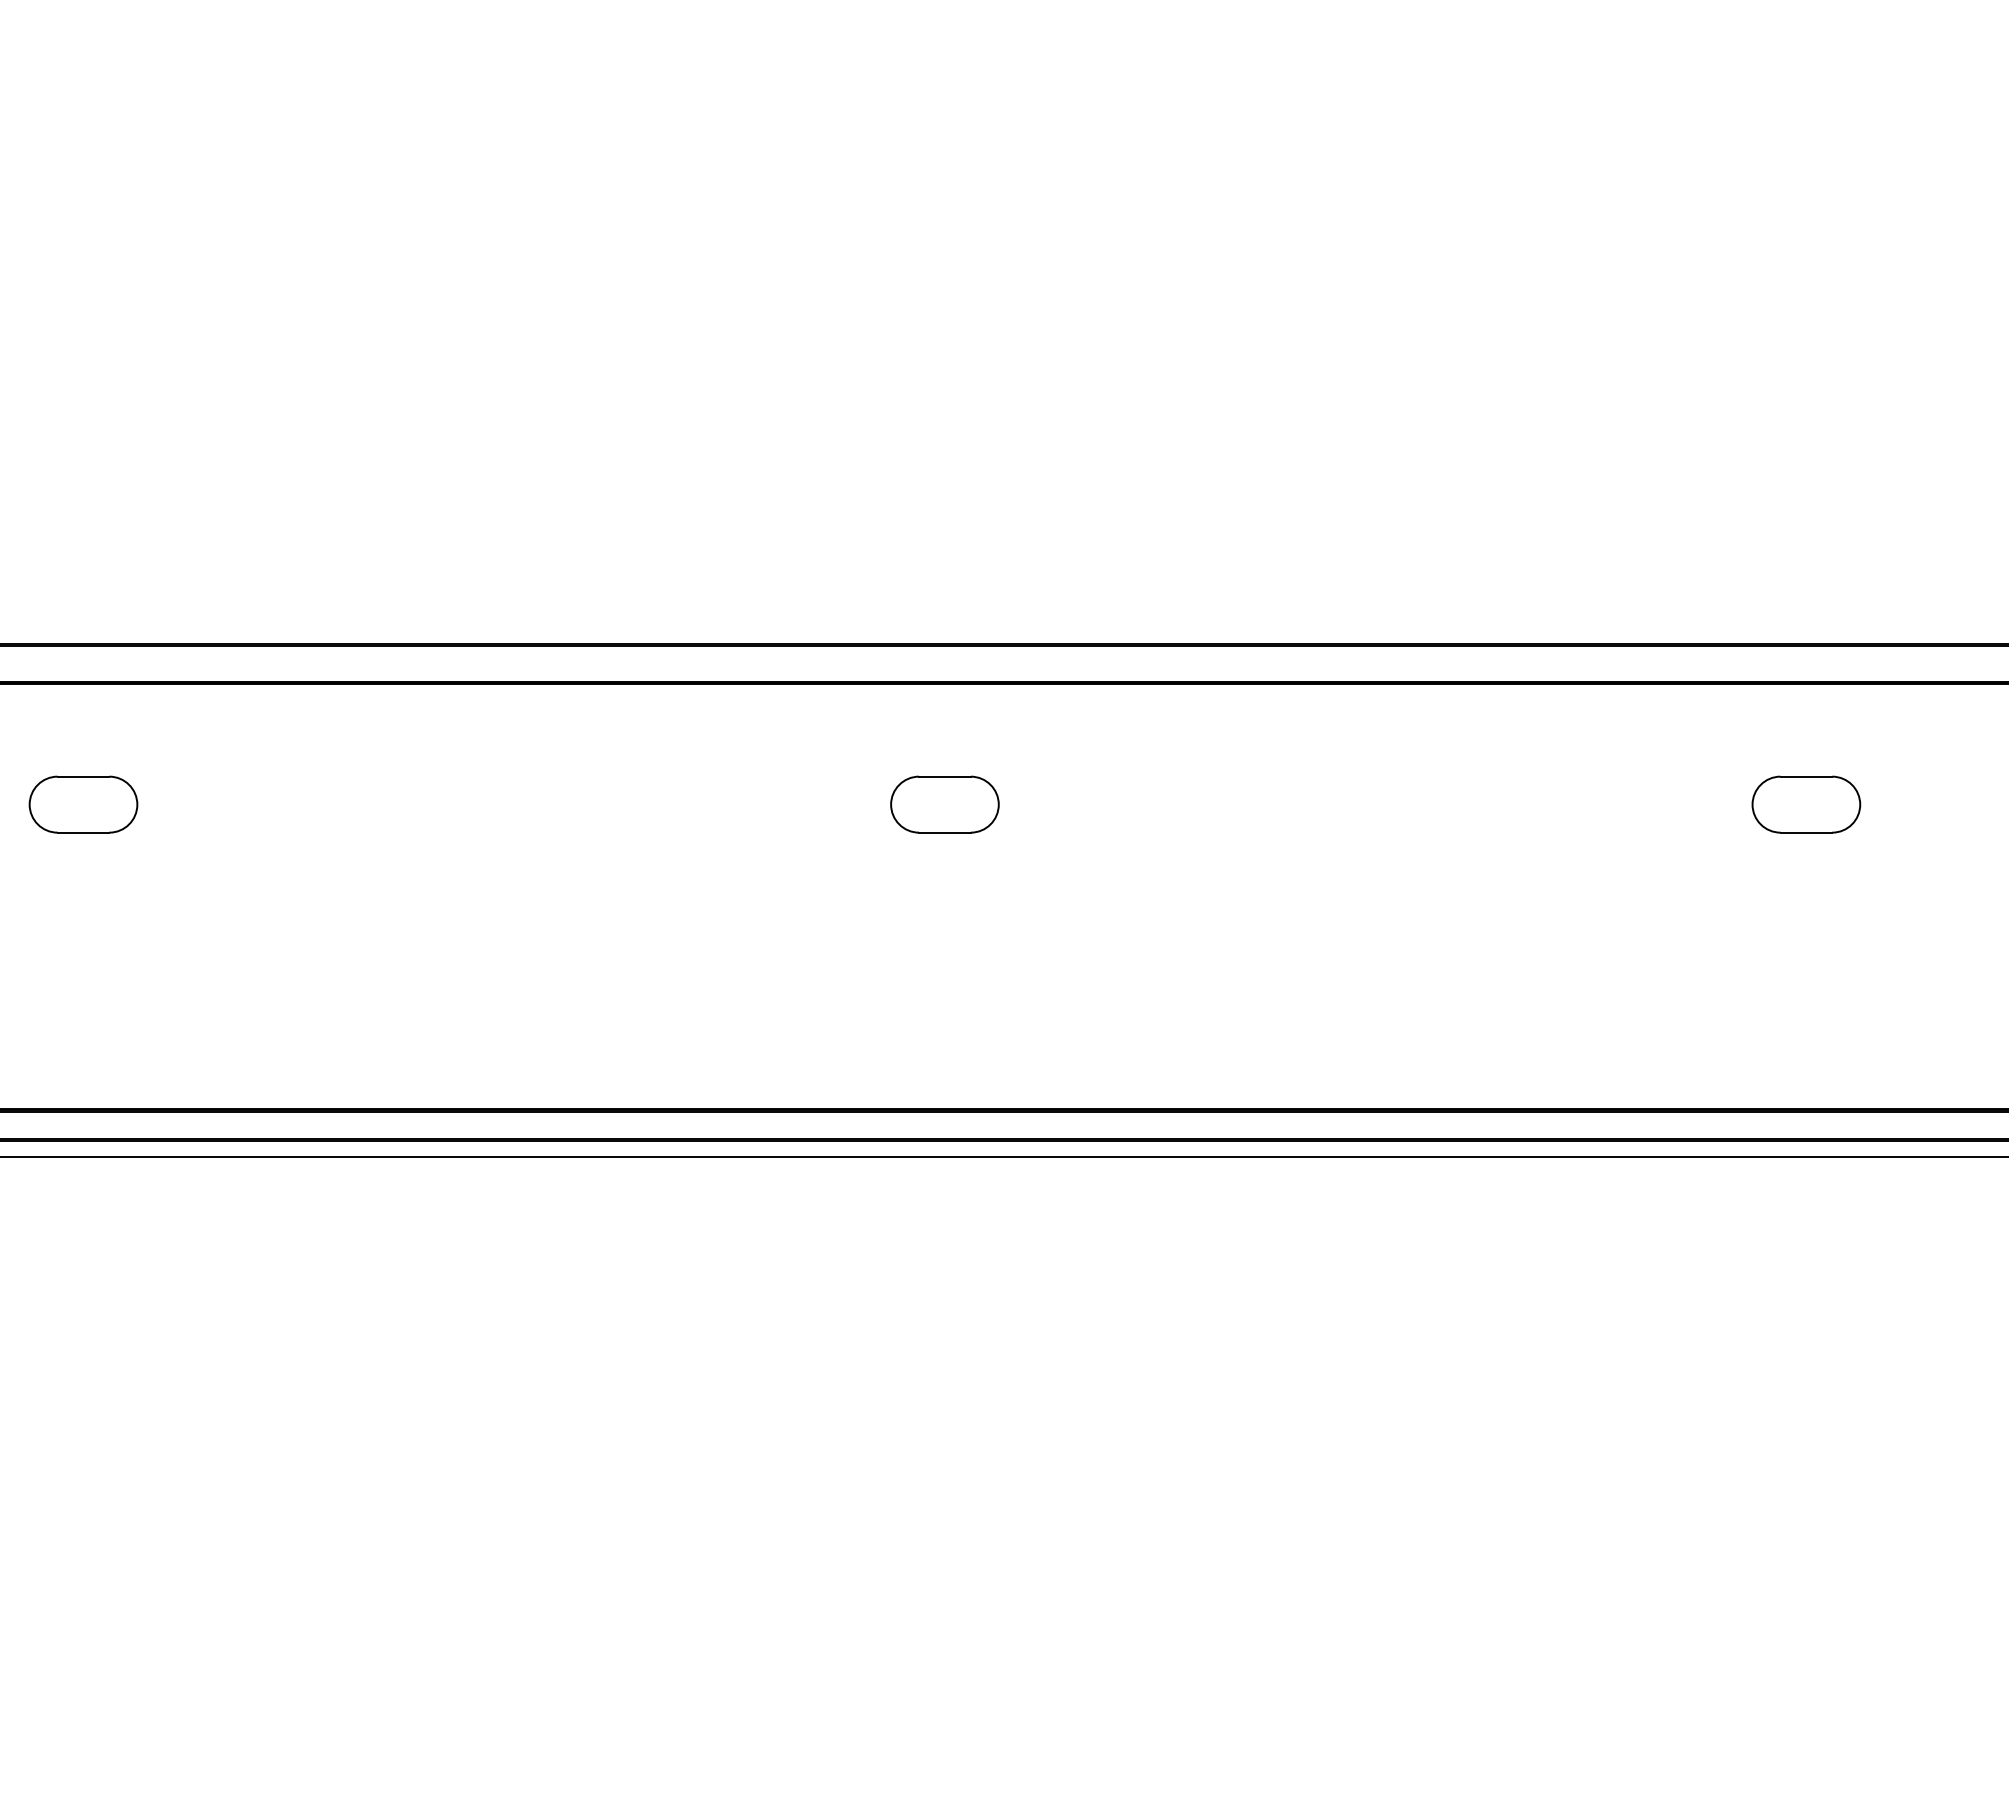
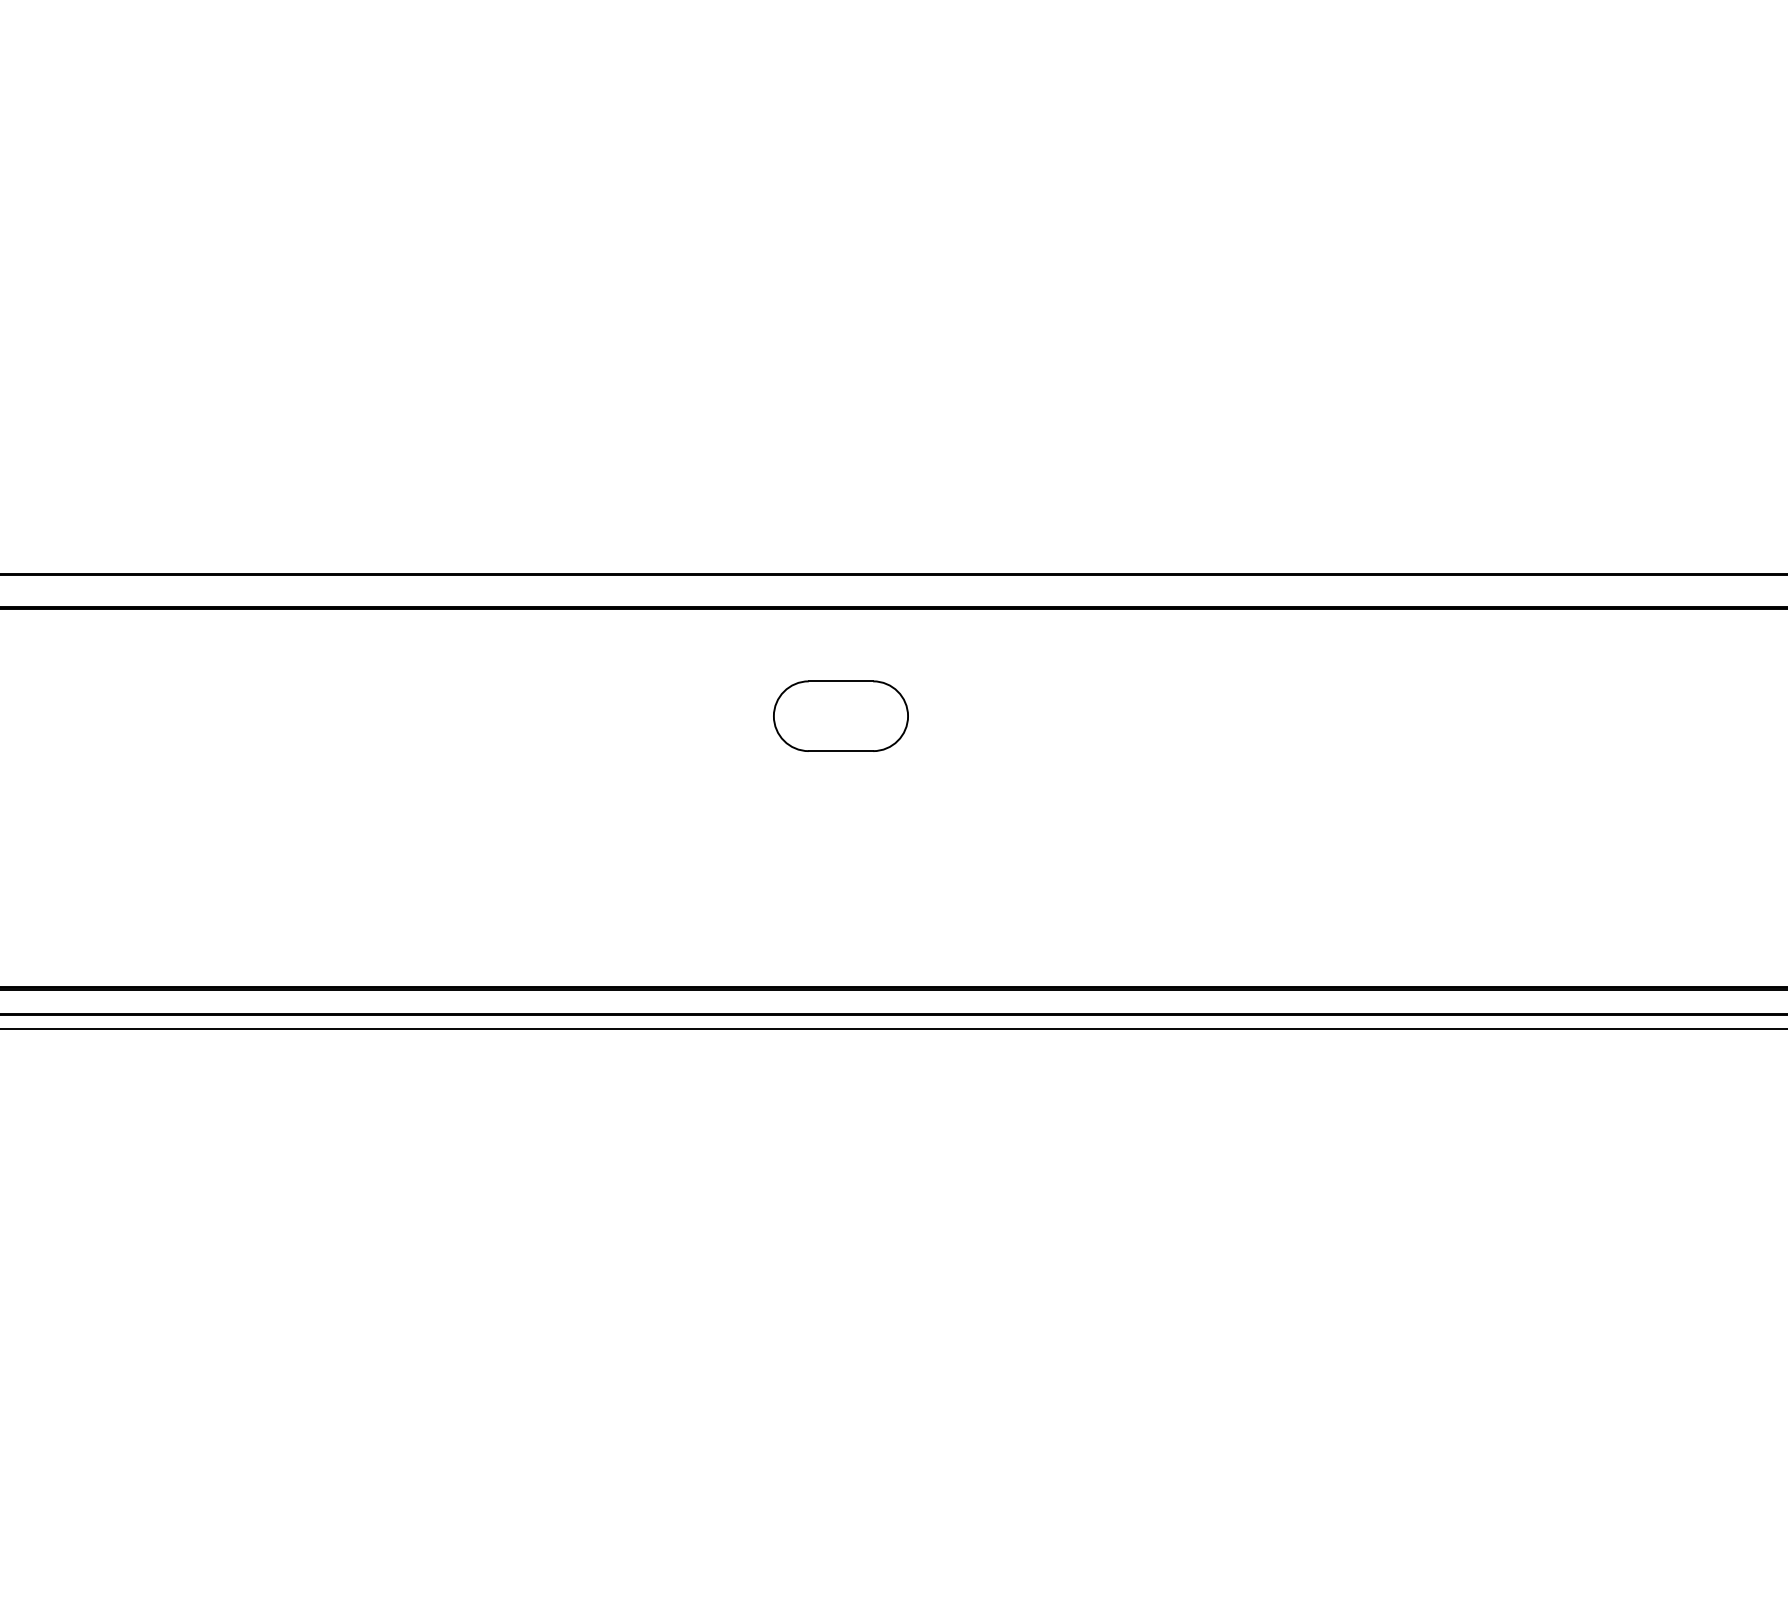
part: (83, 804) -> (74, 716), removed
part: (944, 804) -> (840, 716), size x1.4
part: (1806, 804) -> (1607, 716), removed

